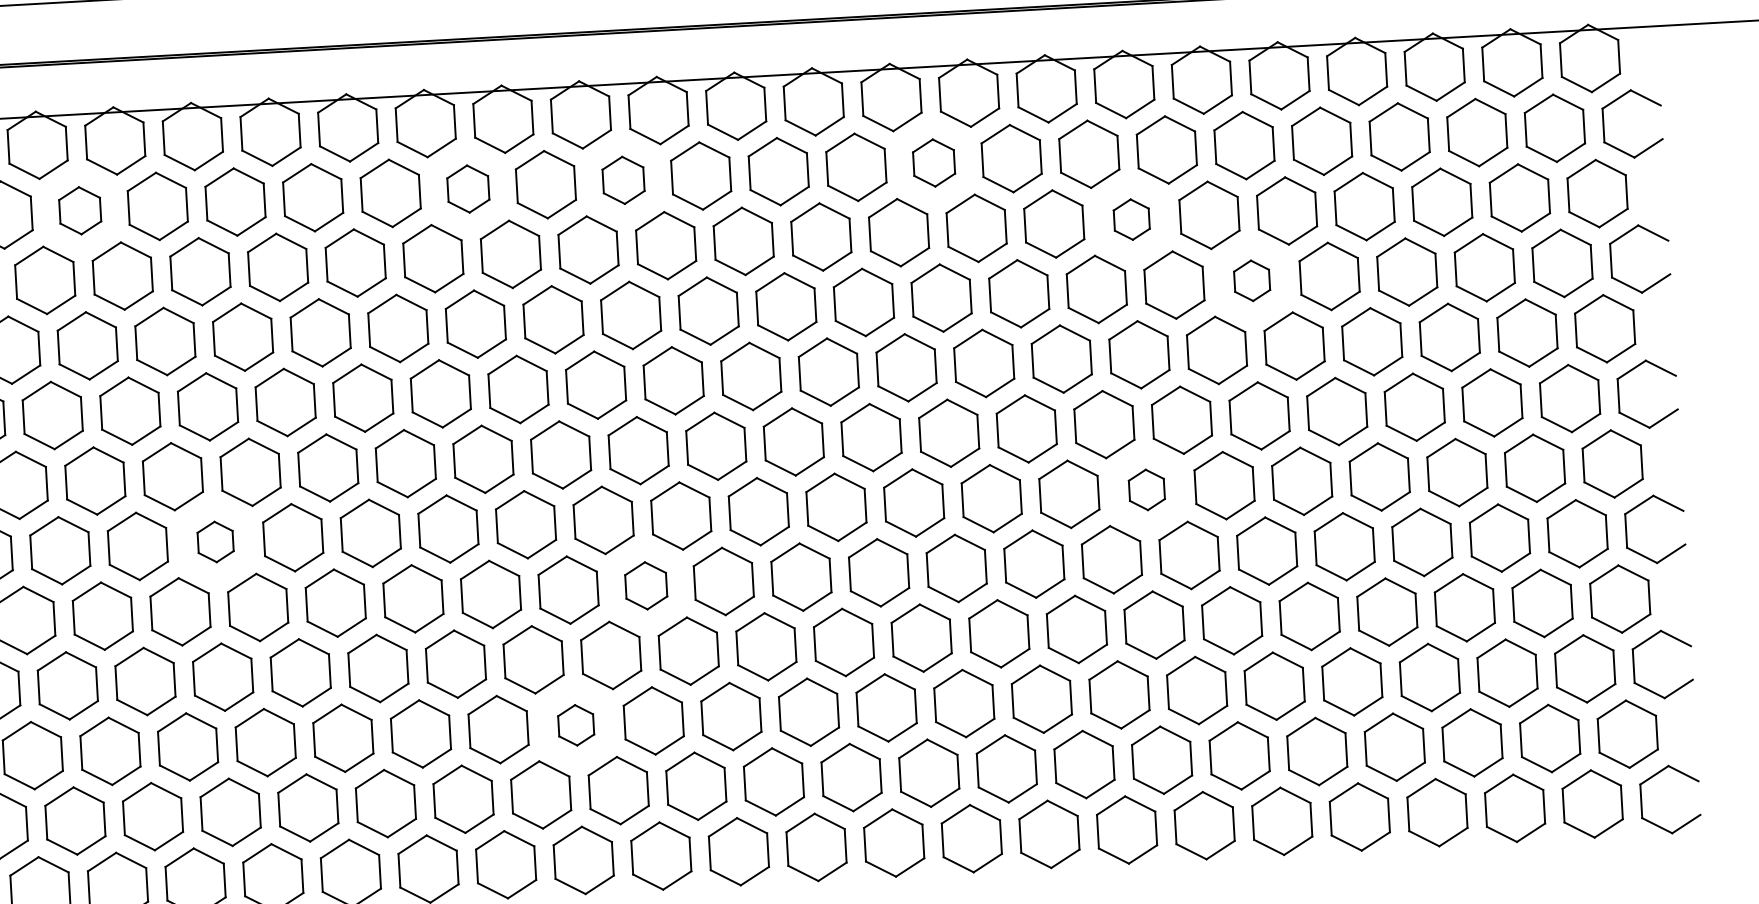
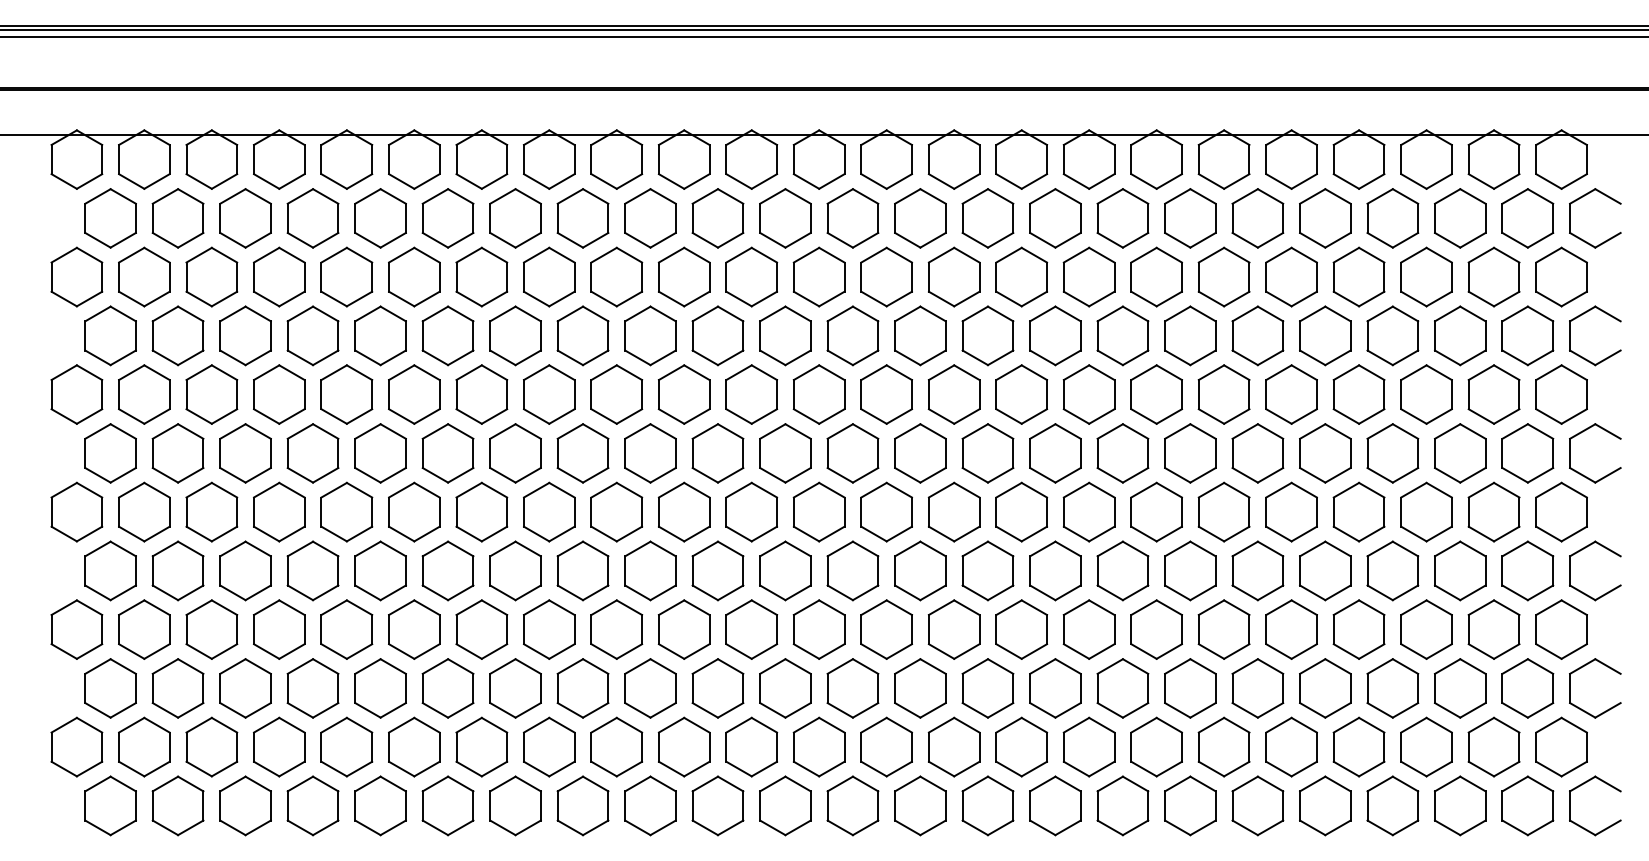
part: (933, 163) -> (987, 218), size x1.43
part: (623, 180) -> (717, 218), size x1.43
part: (467, 189) -> (582, 218), size x1.43
part: (80, 210) -> (245, 218), size x1.43
part: (1131, 219) -> (1156, 276), size x1.67
part: (1251, 280) -> (1257, 335), size x1.67
part: (1146, 489) -> (1156, 511), size x1.67
part: (215, 541) -> (346, 511), size x1.67
part: (645, 585) -> (717, 570), size x1.43
part: (576, 725) -> (650, 688), size x1.67

